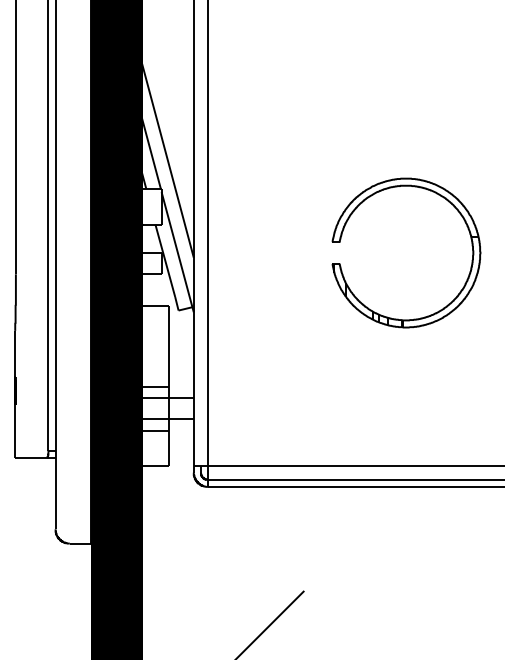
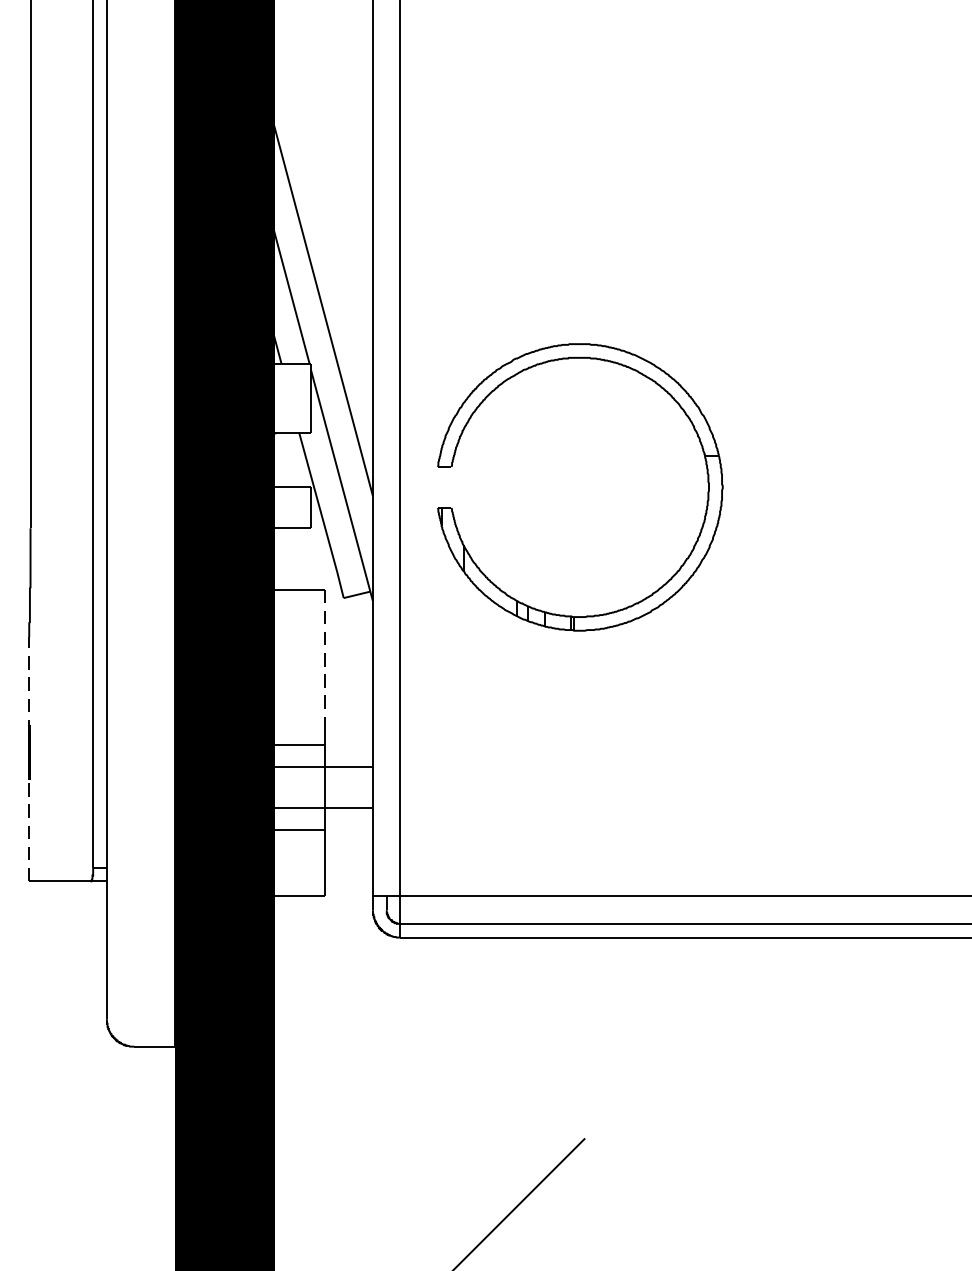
part: (441, 197) -> (647, 380), moved
line: (168, 342) -> (324, 659), solid -> dashed
line: (15, 393) -> (29, 757), solid -> dashed

